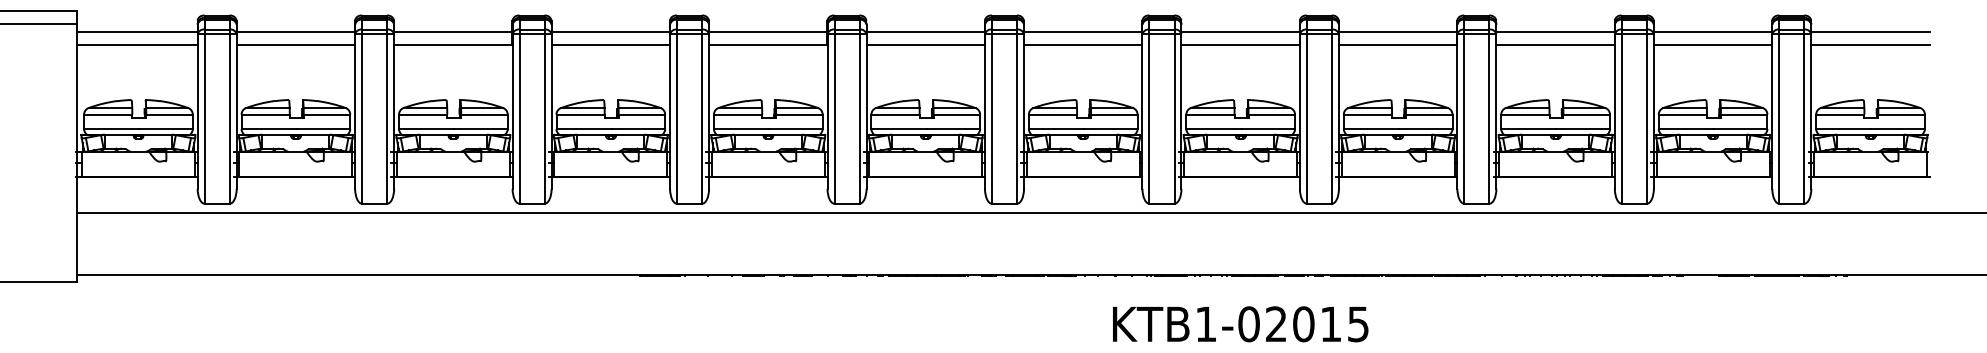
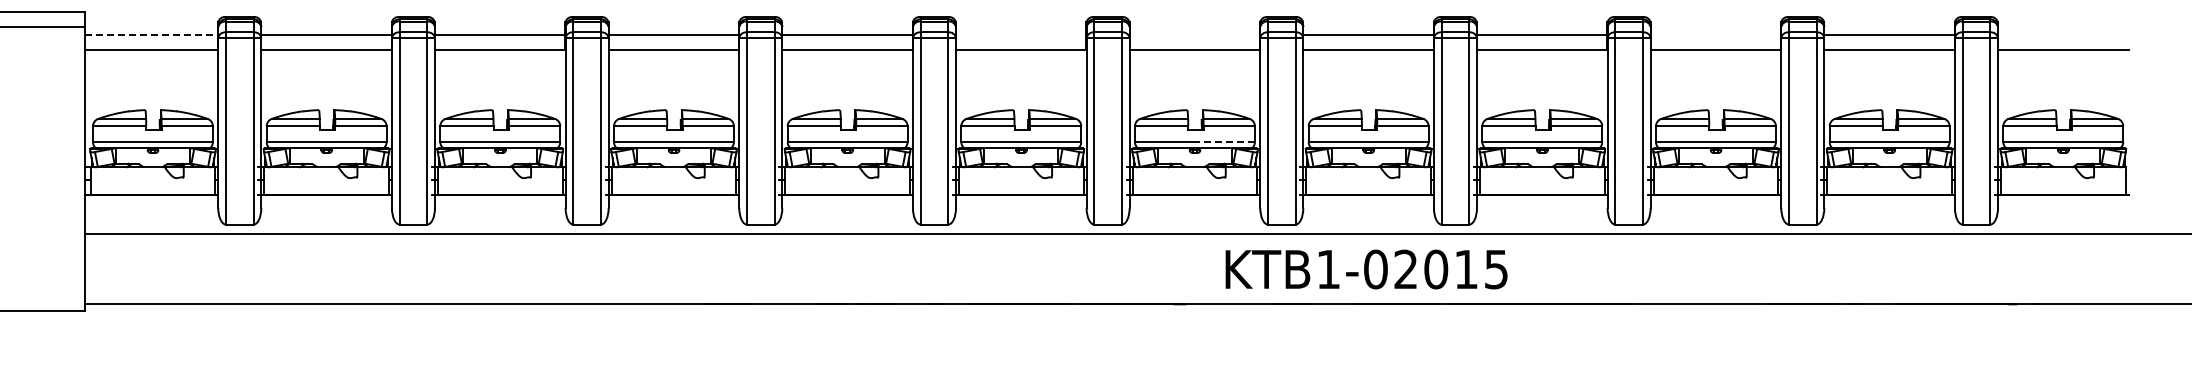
line: (138, 31) -> (152, 34), solid -> dashed
line: (925, 31) -> (1020, 34), removed
line: (1082, 31) -> (1194, 34), removed
line: (1555, 31) -> (1715, 34), removed
line: (1869, 31) -> (2062, 34), removed
line: (1110, 129) -> (1225, 142), solid -> dashed
text: (1240, 324) -> (1366, 269), moved

